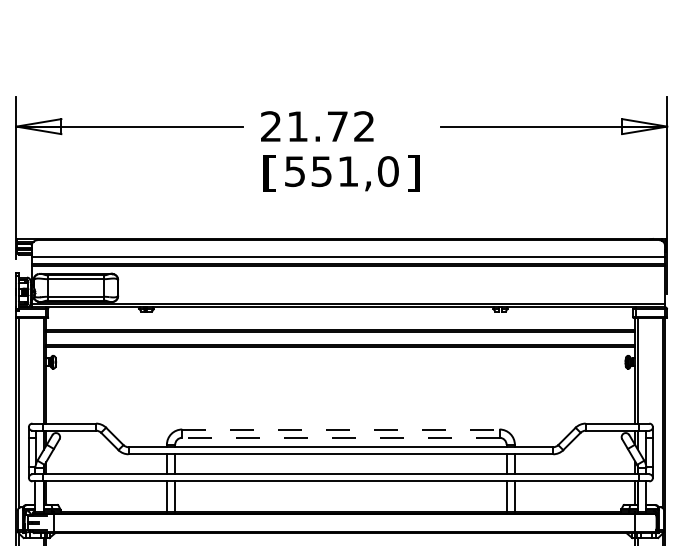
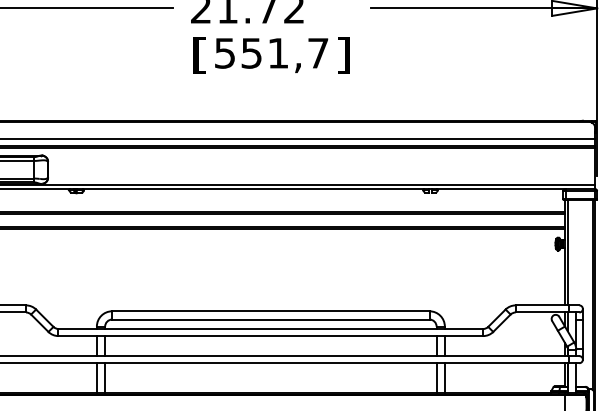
text: (387, 171) -> (317, 53), 551,0 -> 551,7
line: (340, 429) -> (270, 311), dashed -> solid
line: (340, 437) -> (270, 319), dashed -> solid

